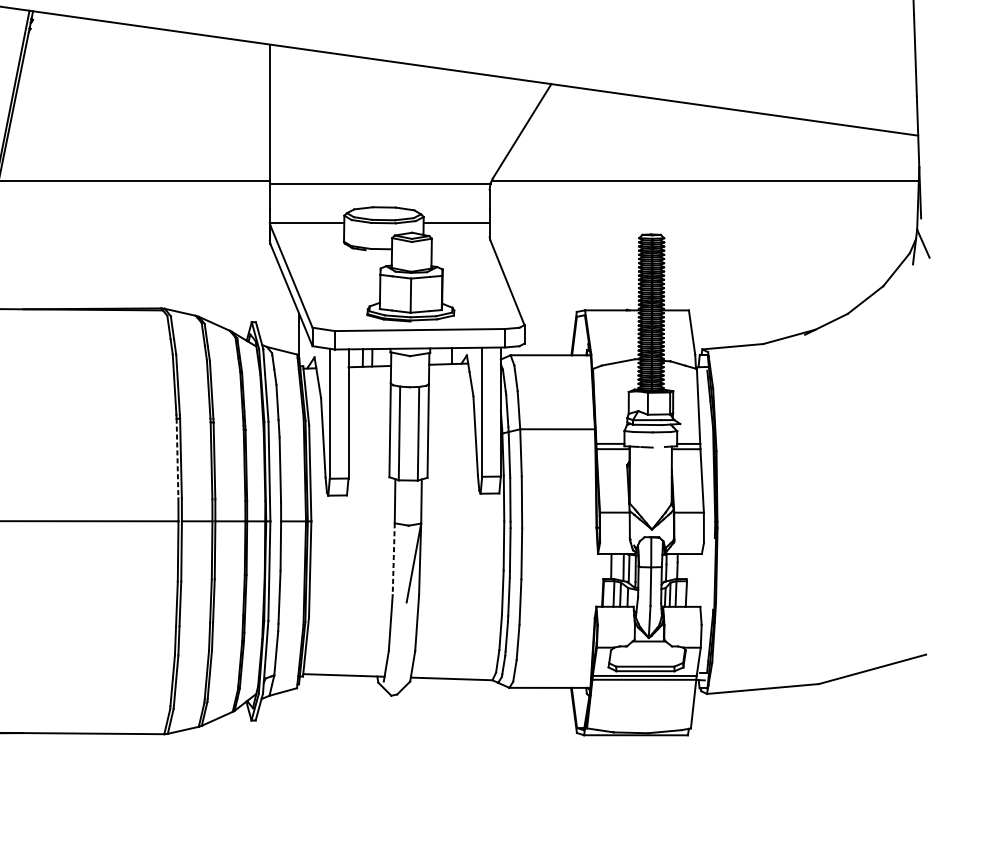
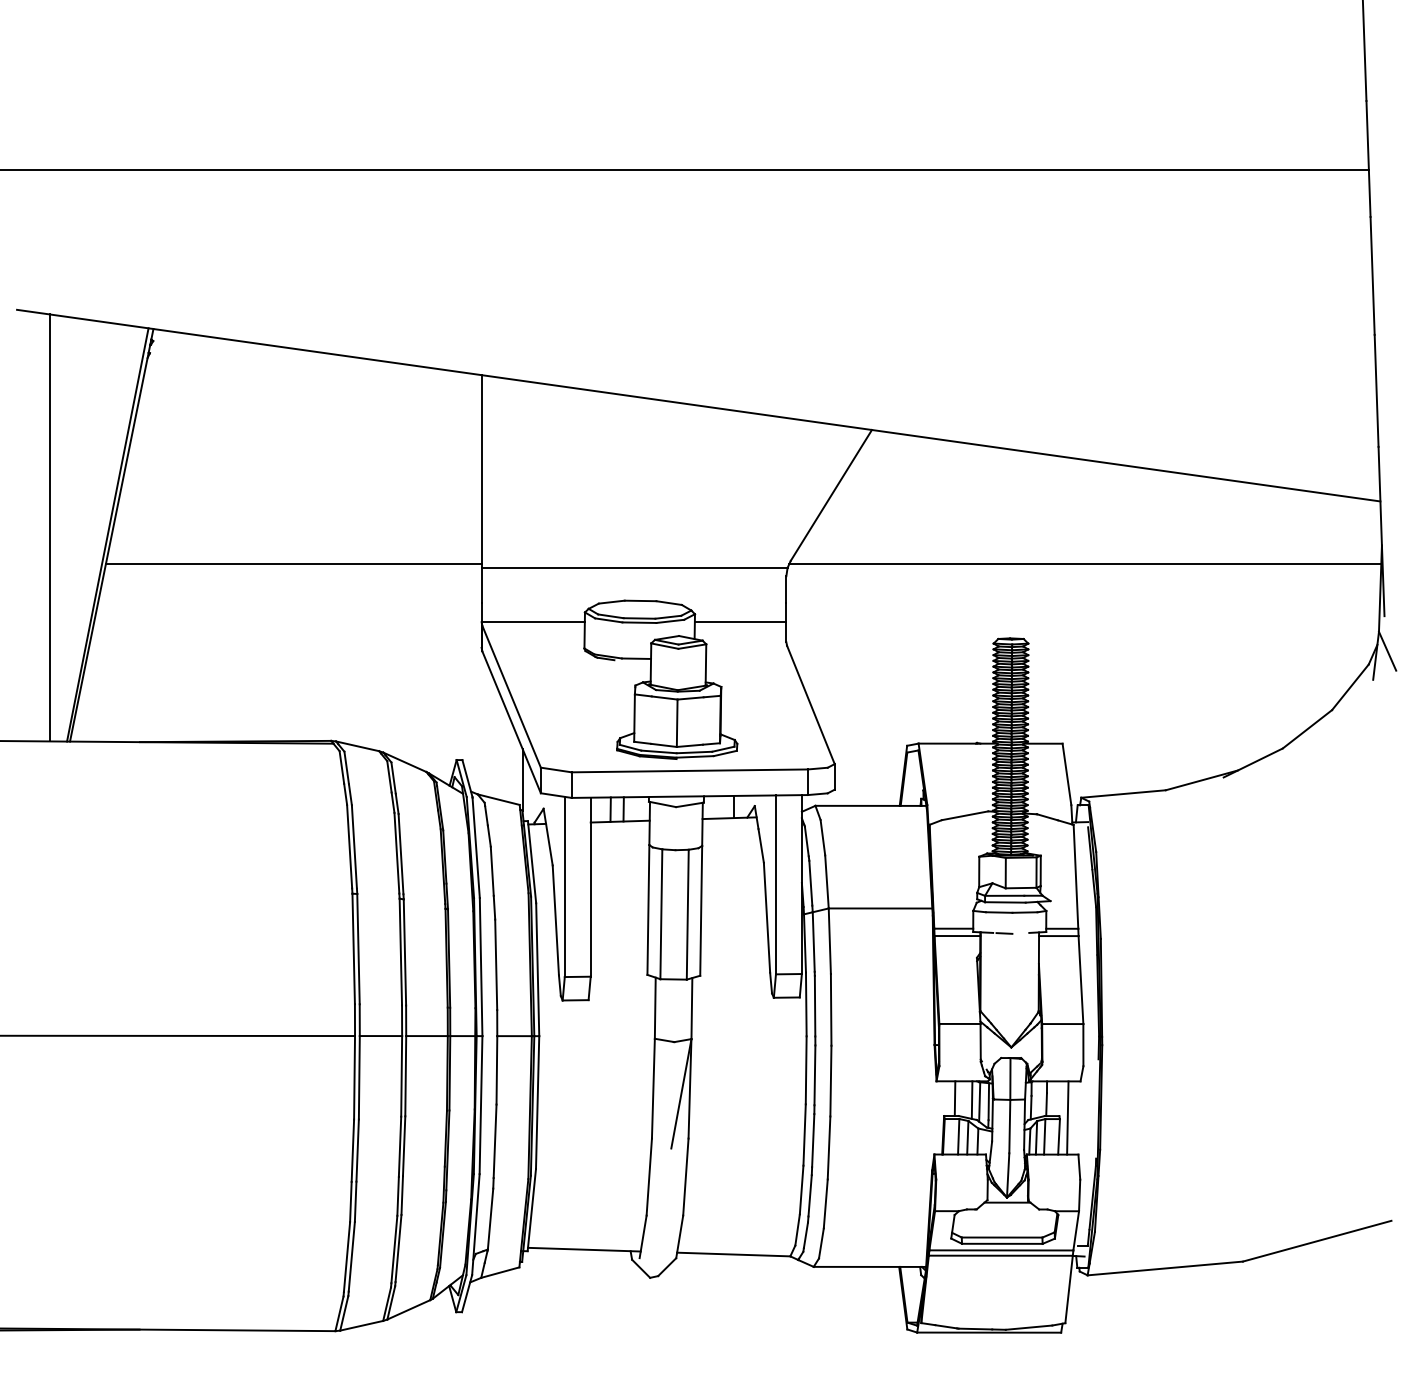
line: (177, 458) -> (353, 949), dashed -> solid
line: (393, 559) -> (653, 1088), dashed -> solid
line: (692, 580) -> (1067, 1117), added

